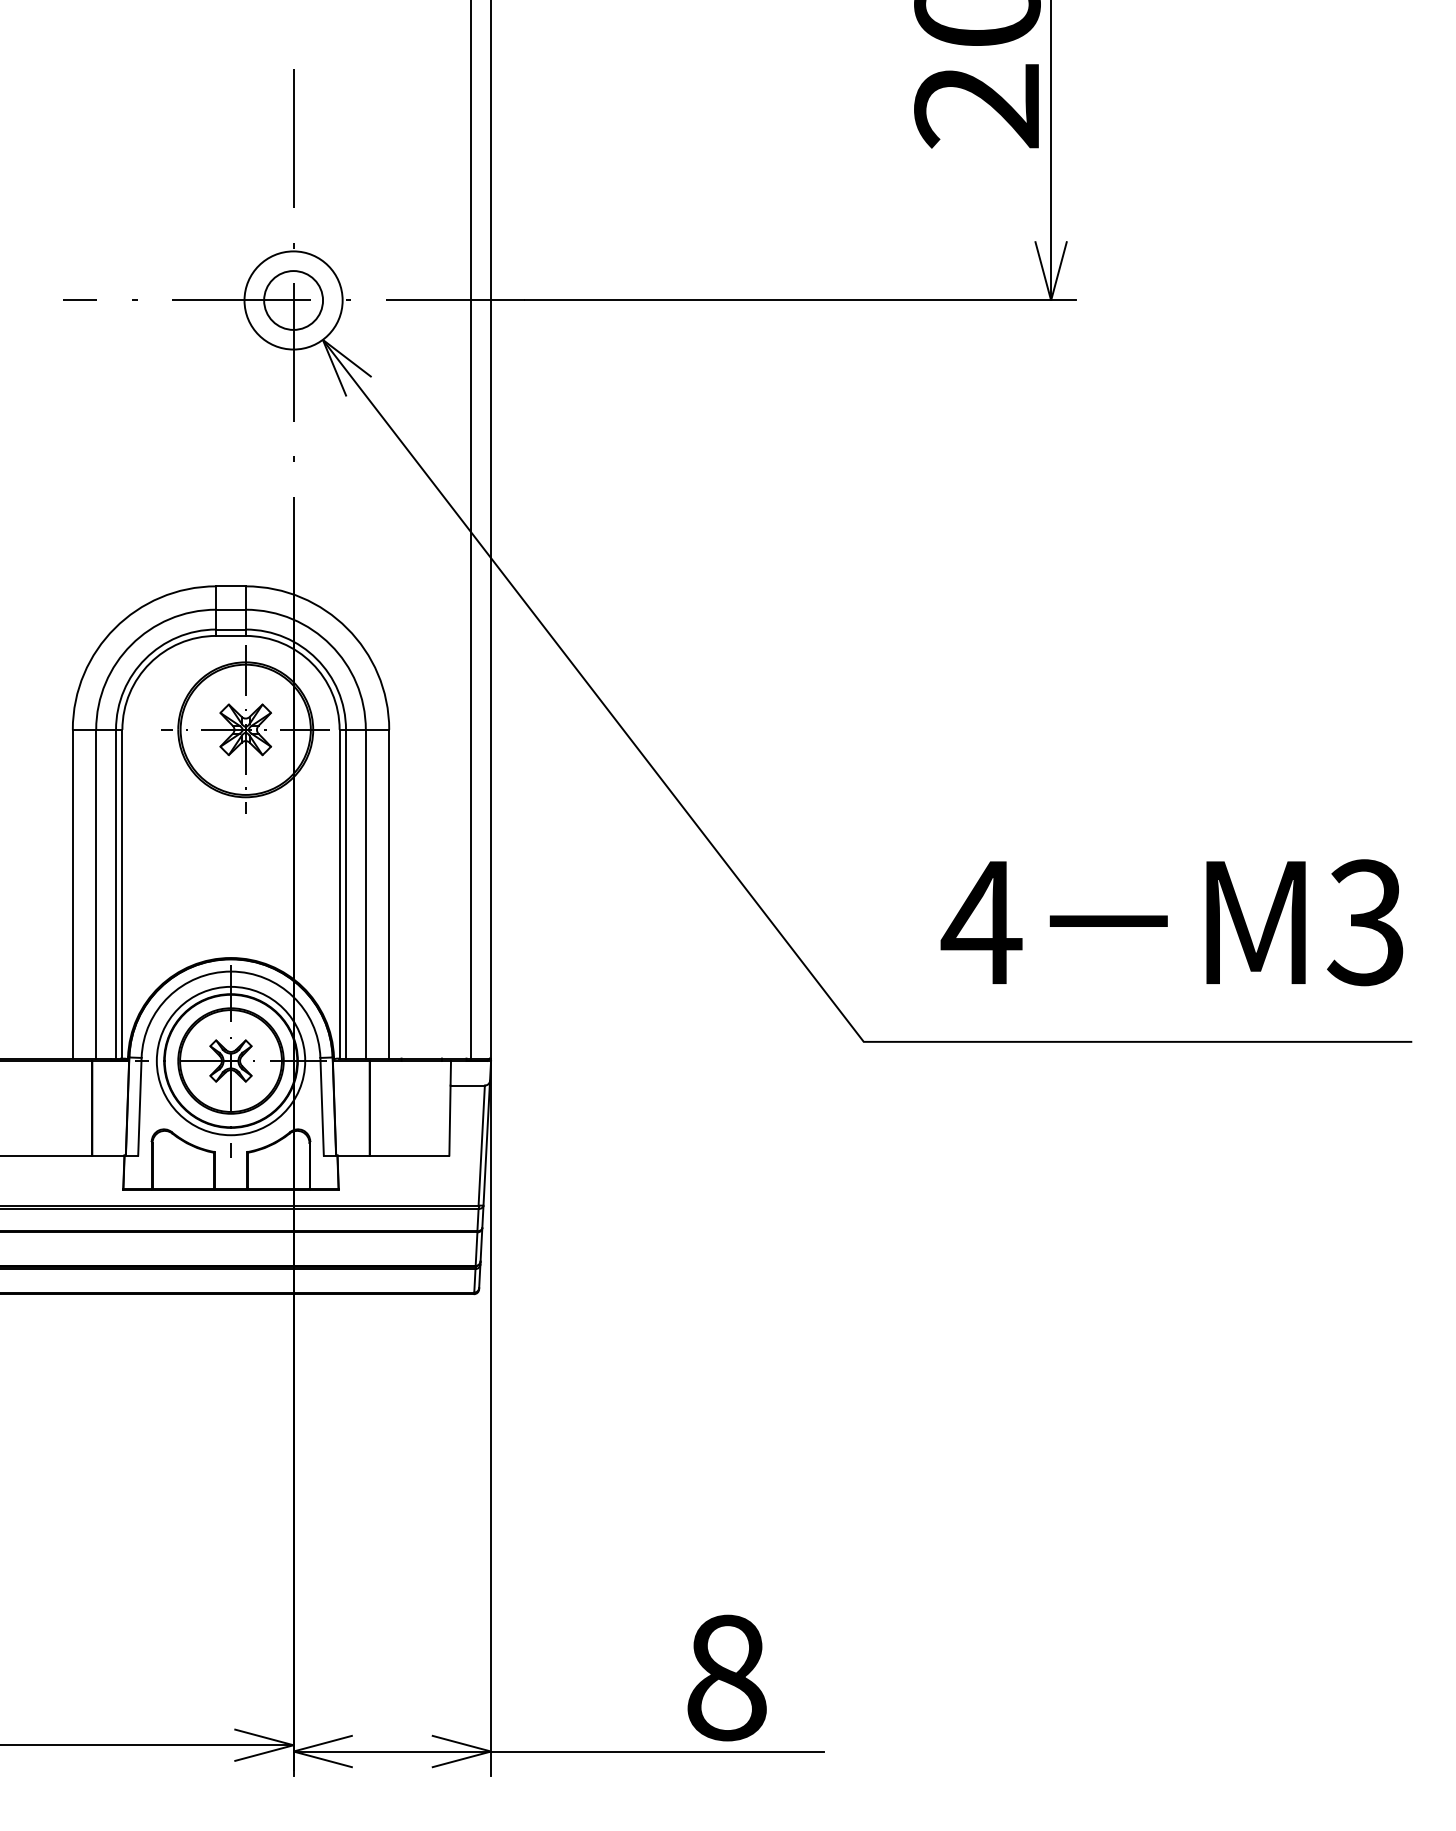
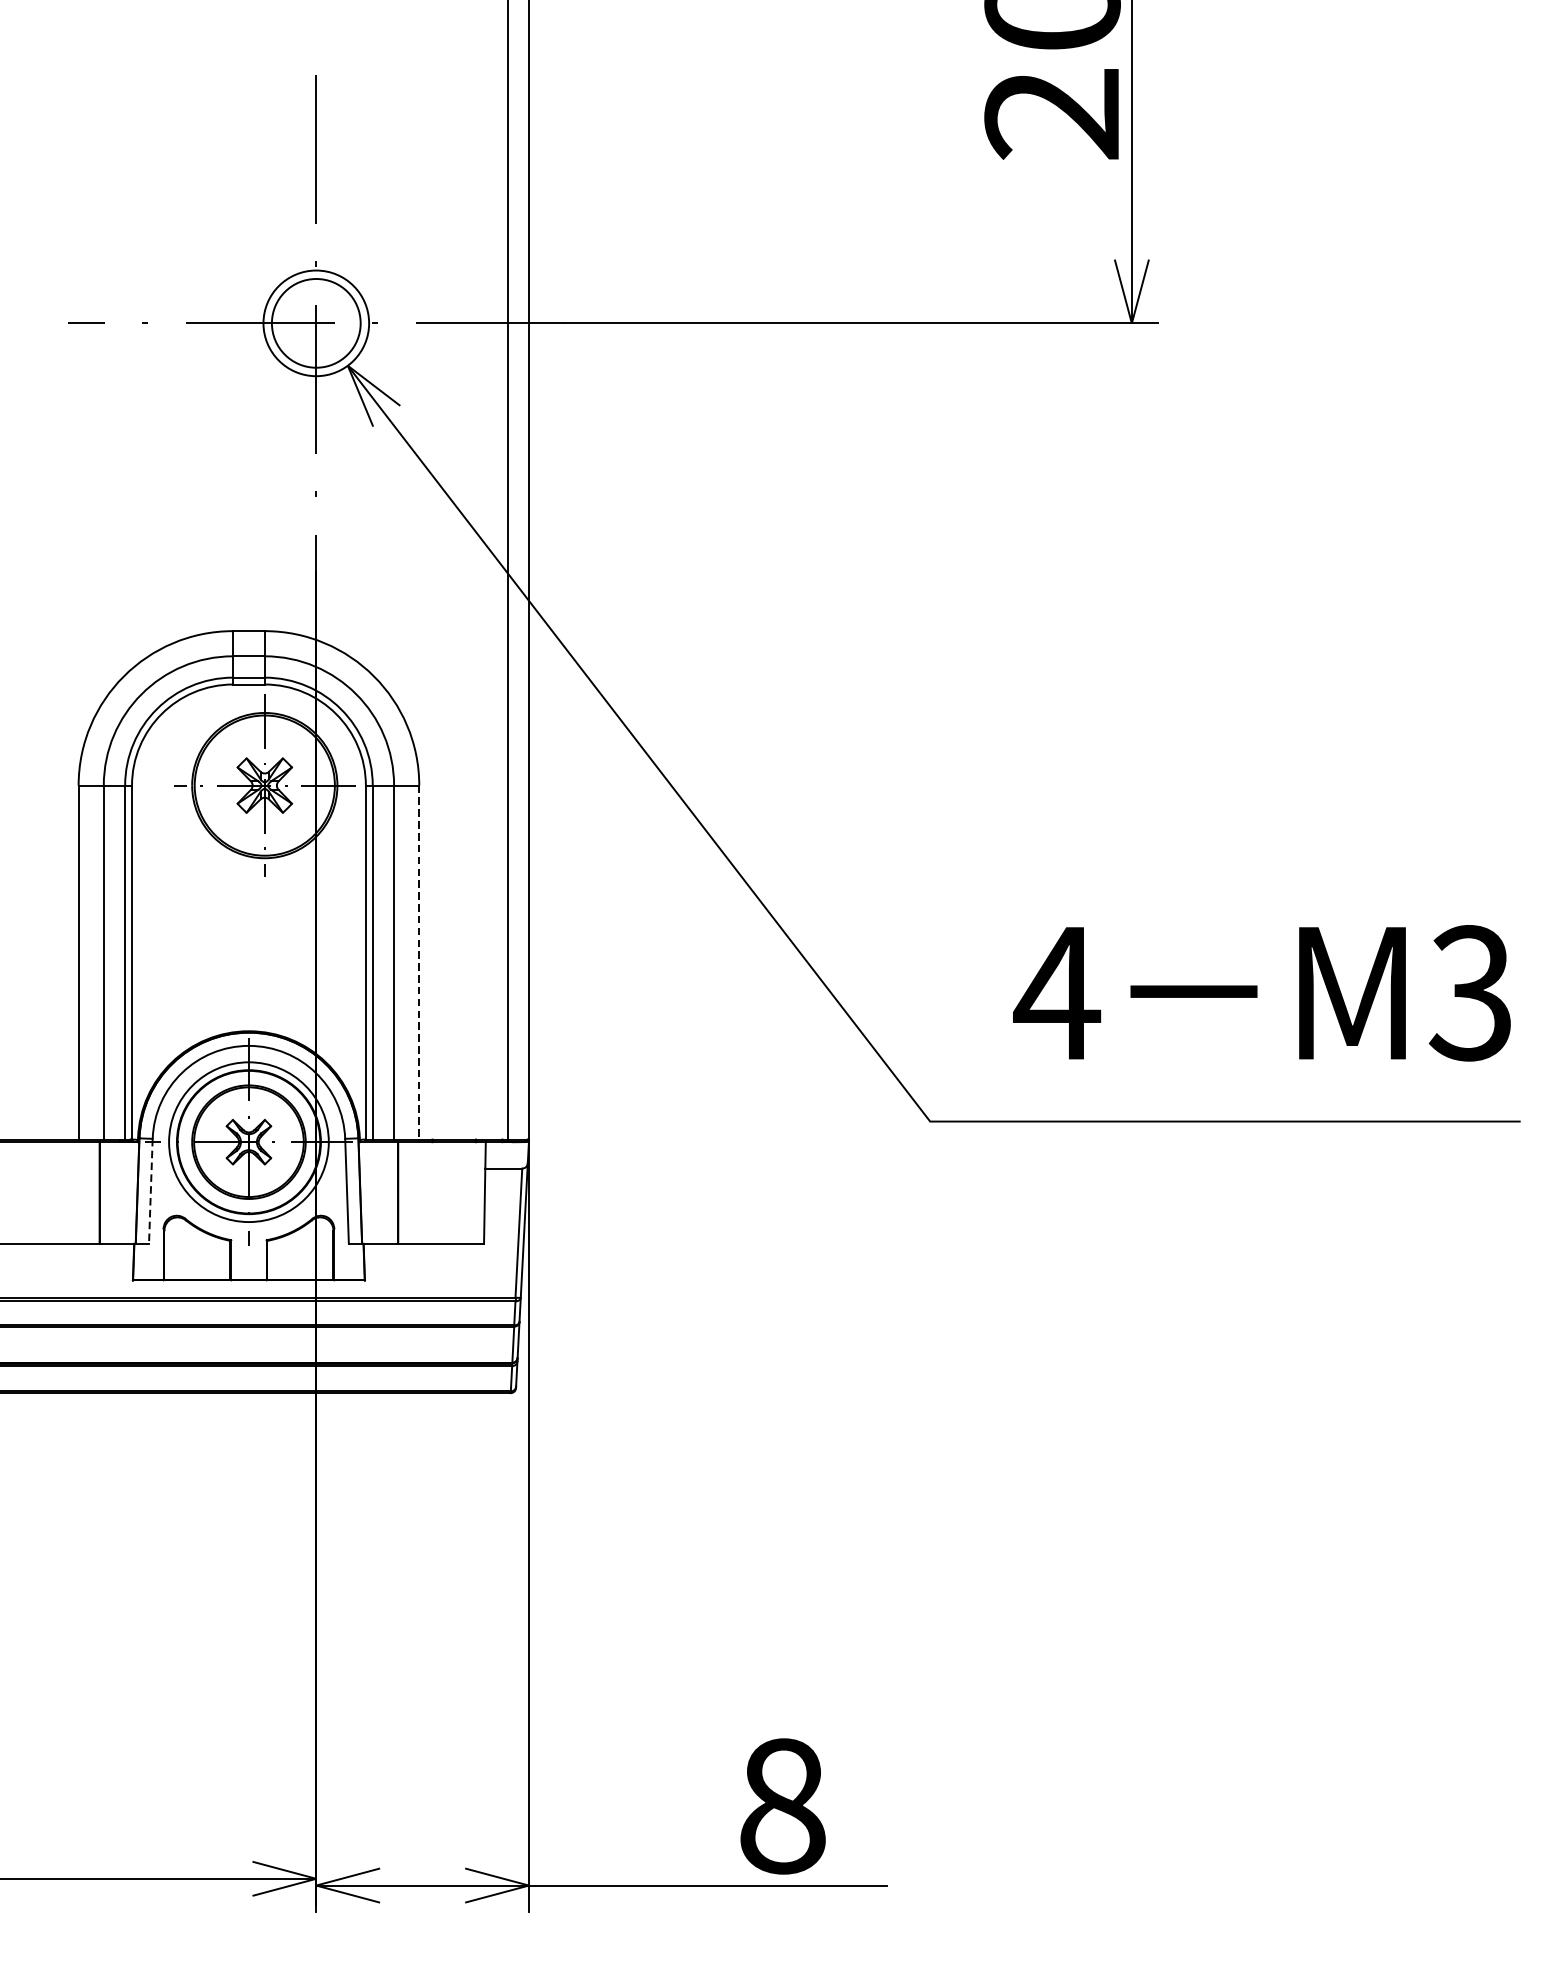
circle: (293, 300) -> (316, 323), size x1.4
line: (389, 894) -> (419, 962), solid -> dashed
line: (139, 1106) -> (150, 1191), solid -> dashed

